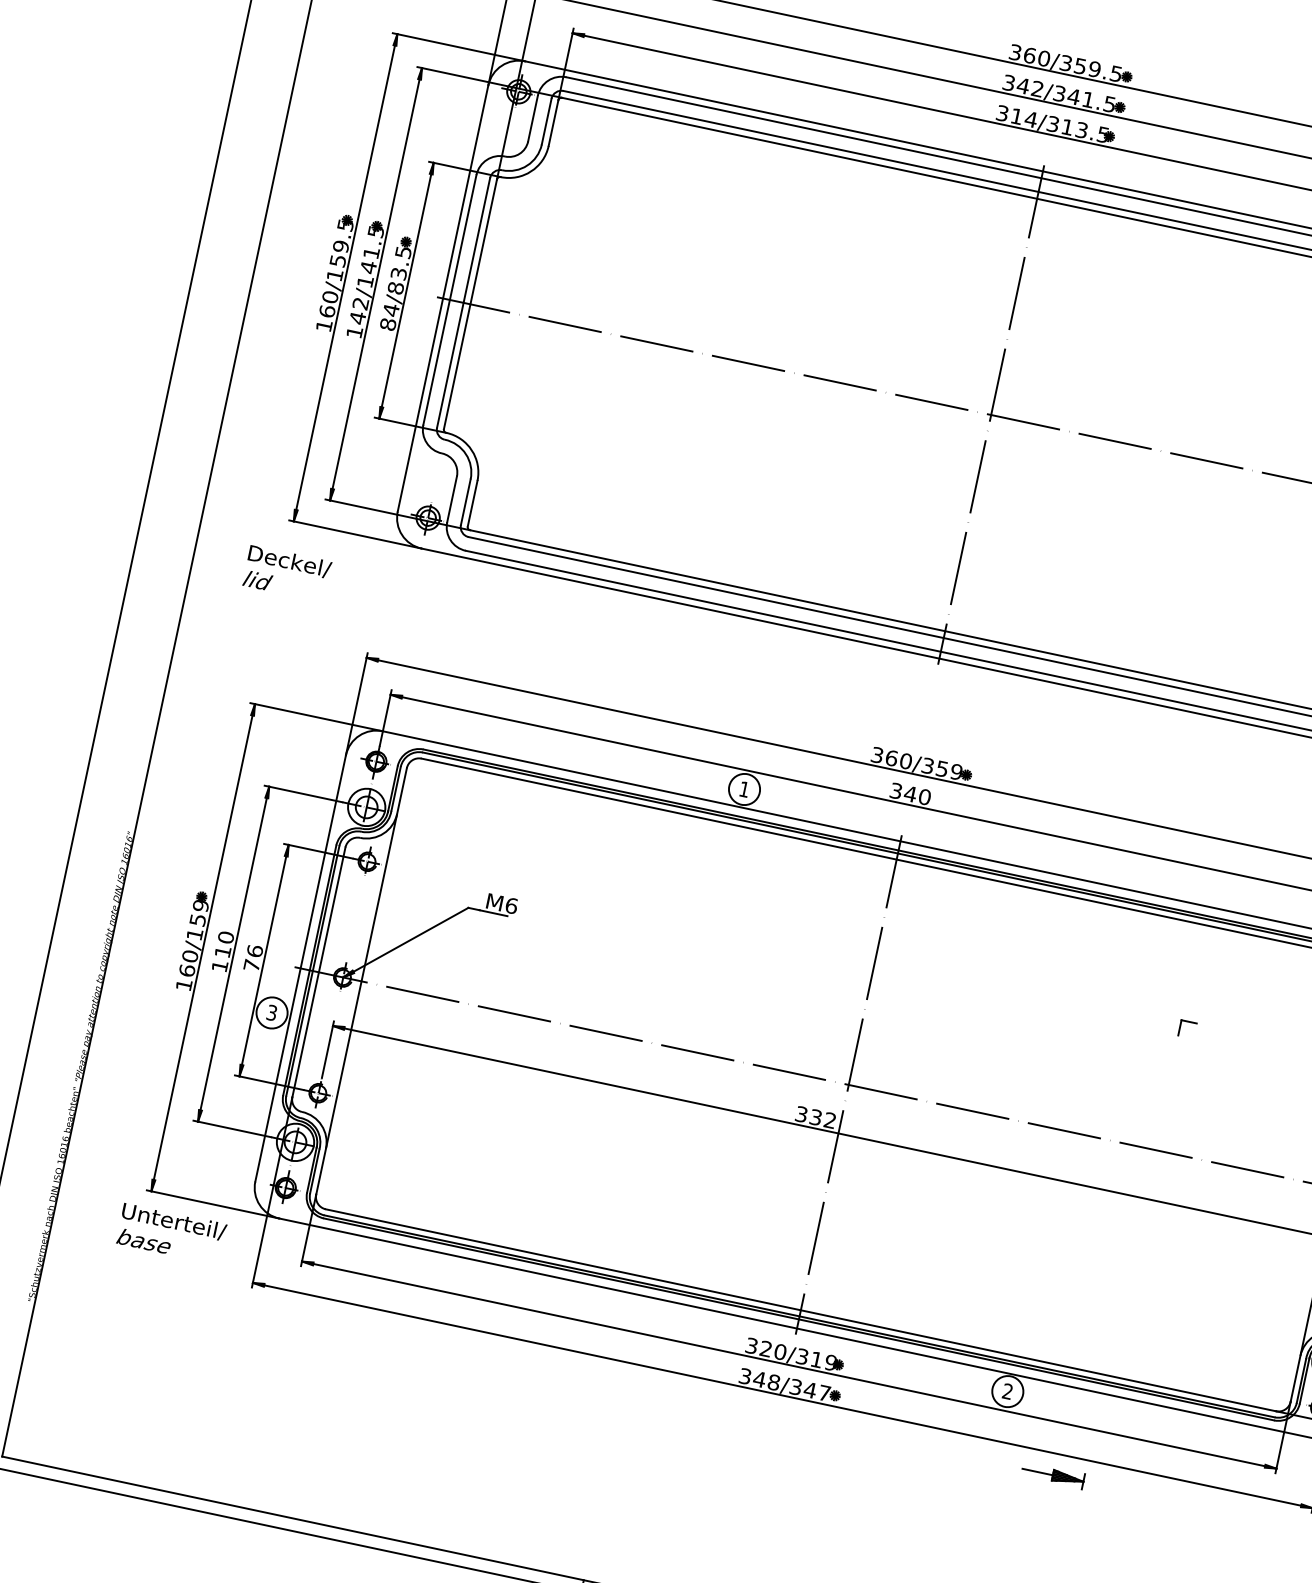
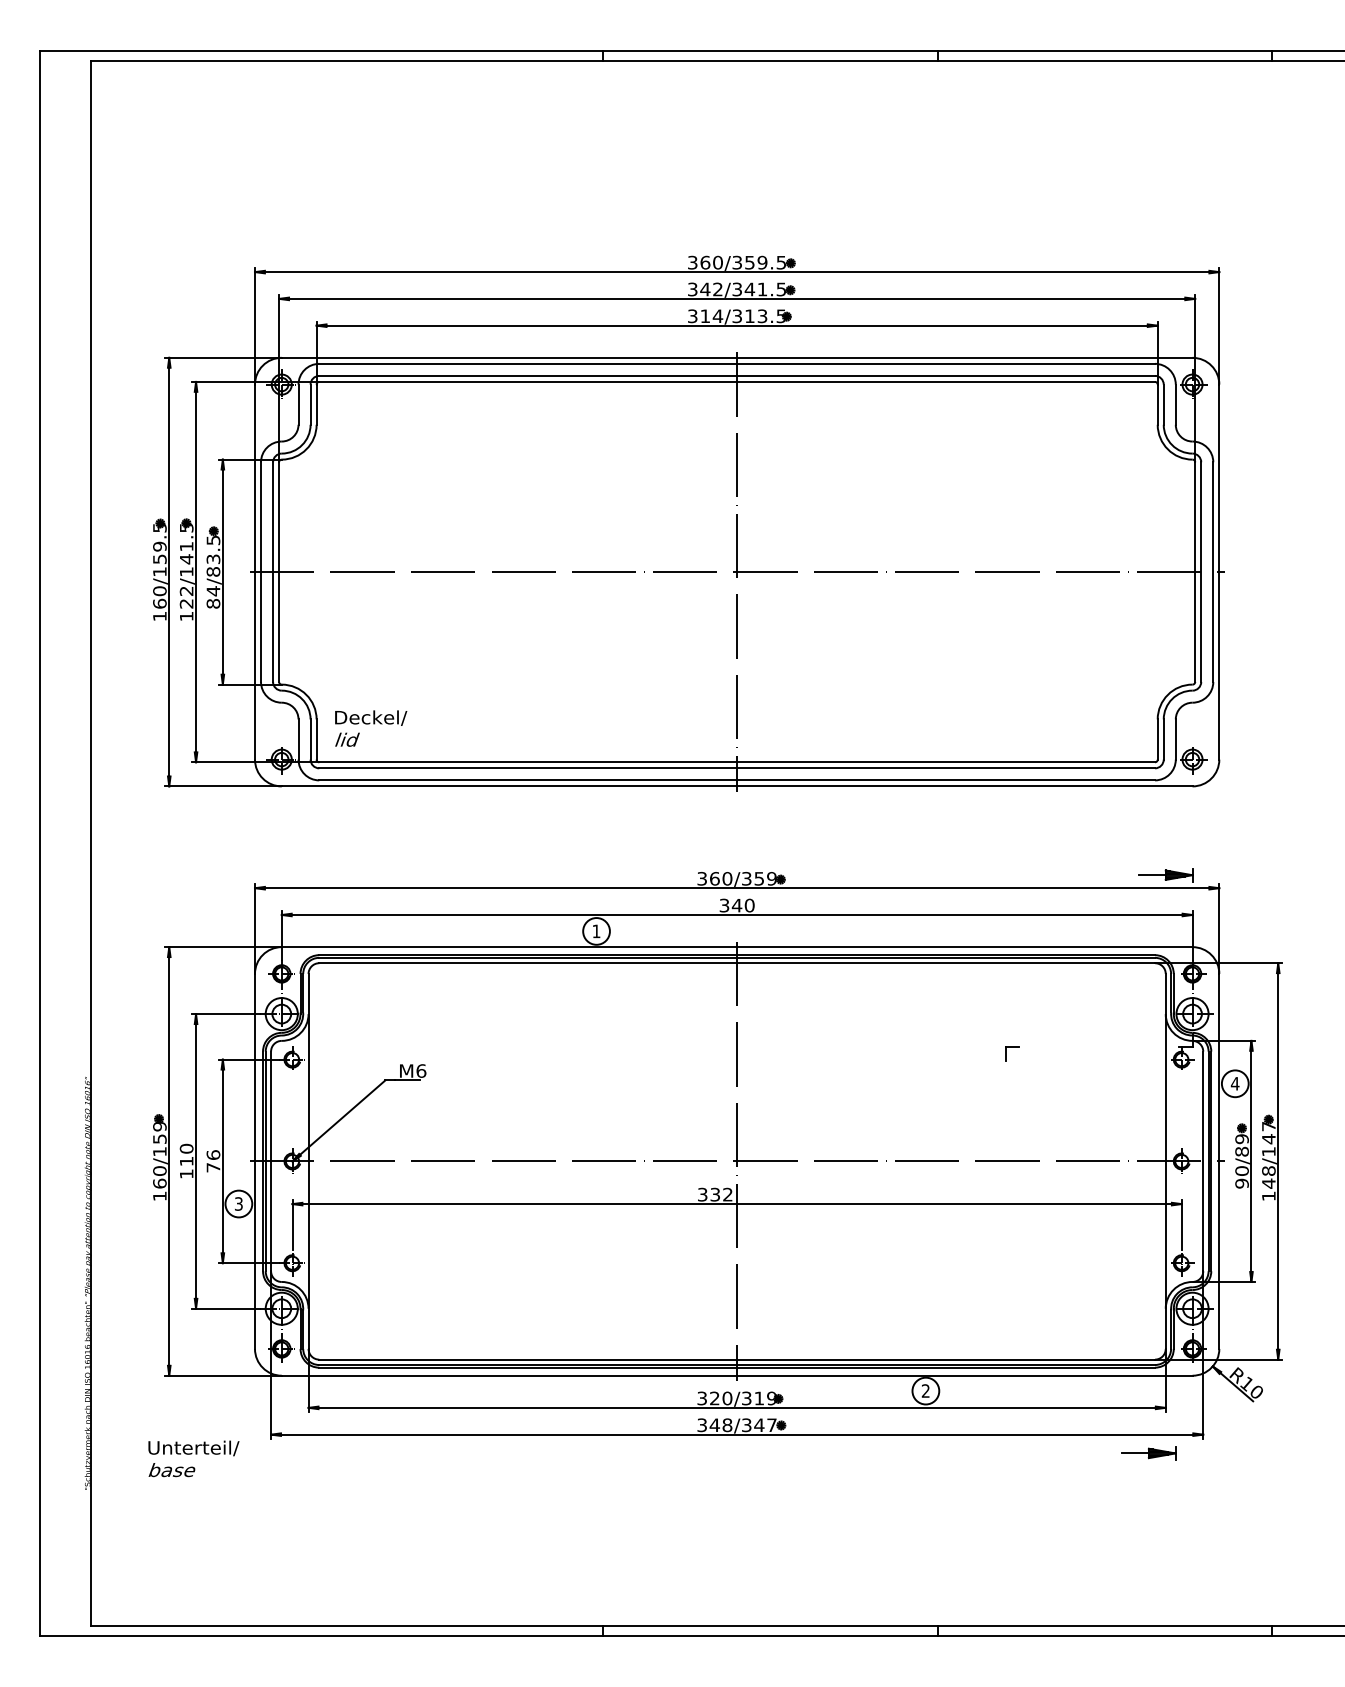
text: (357, 317) -> (186, 603), 142/141.5 -> 122/141.5
text: (287, 573) -> (371, 728), moved
text: (171, 1233) -> (193, 1458), moved
part: (1052, 1475) -> (1148, 1453), moved

